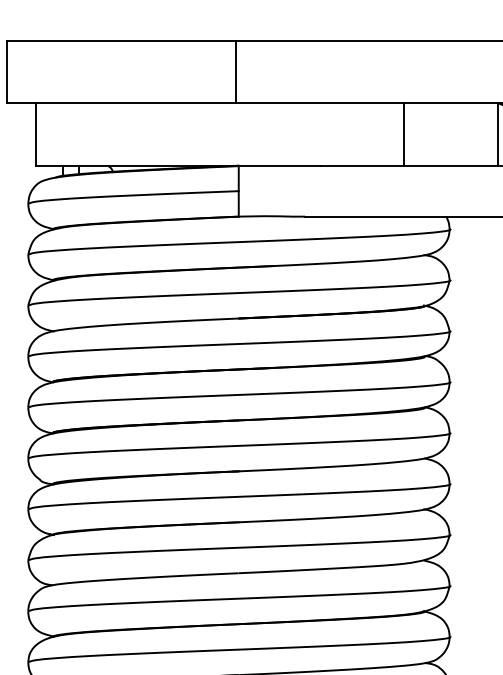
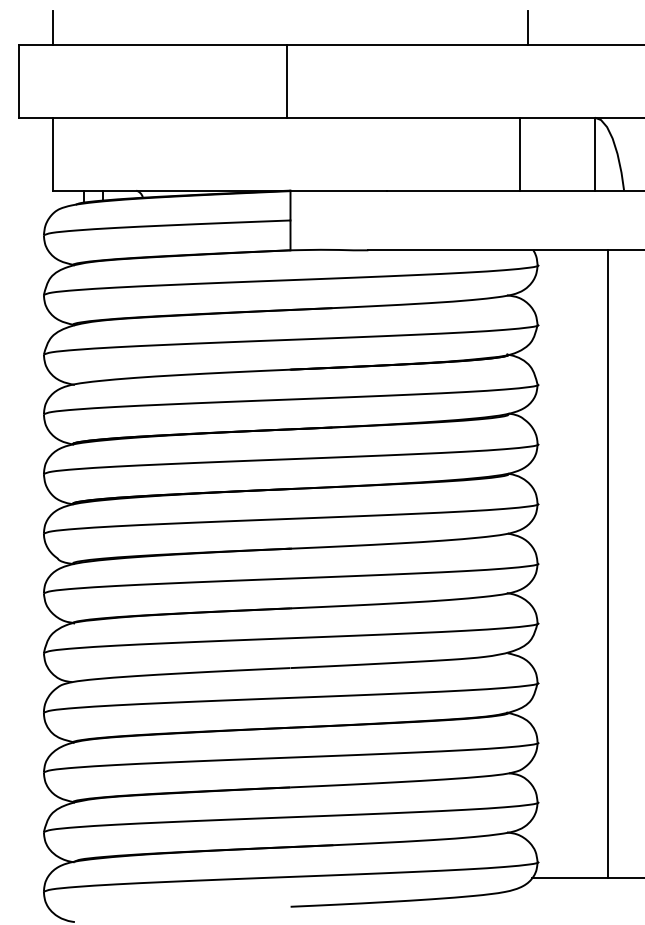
line: (36, 26) -> (53, 27), added
line: (441, 26) -> (528, 27), added
line: (403, 134) -> (519, 153), moved

